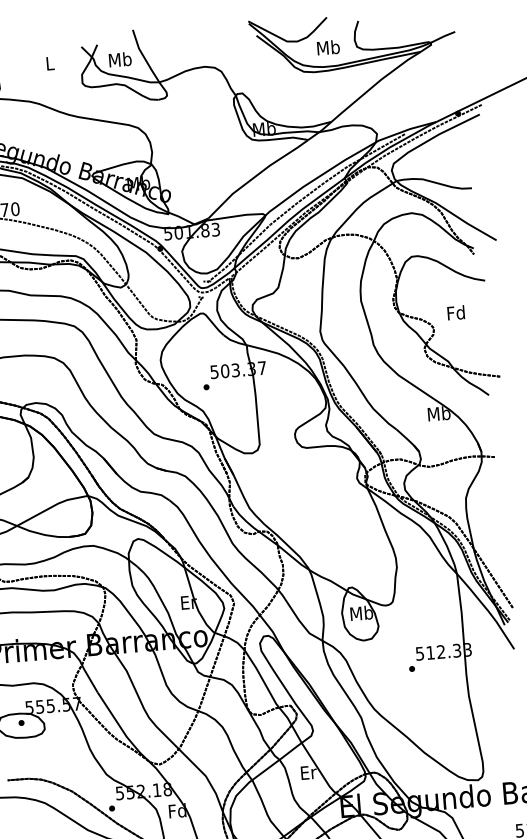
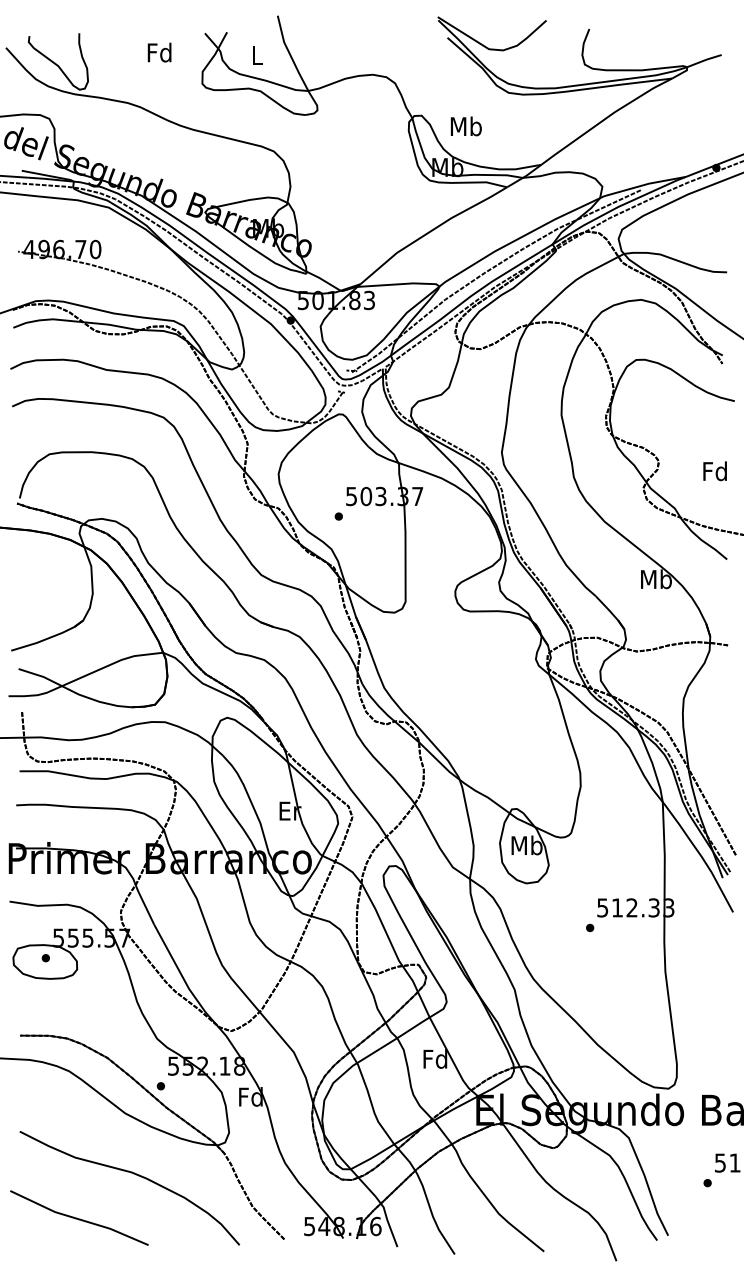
text: (327, 47) -> (465, 126), moved
text: (119, 59) -> (256, 55), Mb -> L
text: (49, 63) -> (159, 52), L -> Fd
text: (455, 313) -> (714, 471), moved
text: (308, 772) -> (435, 1058), Er -> Fd

